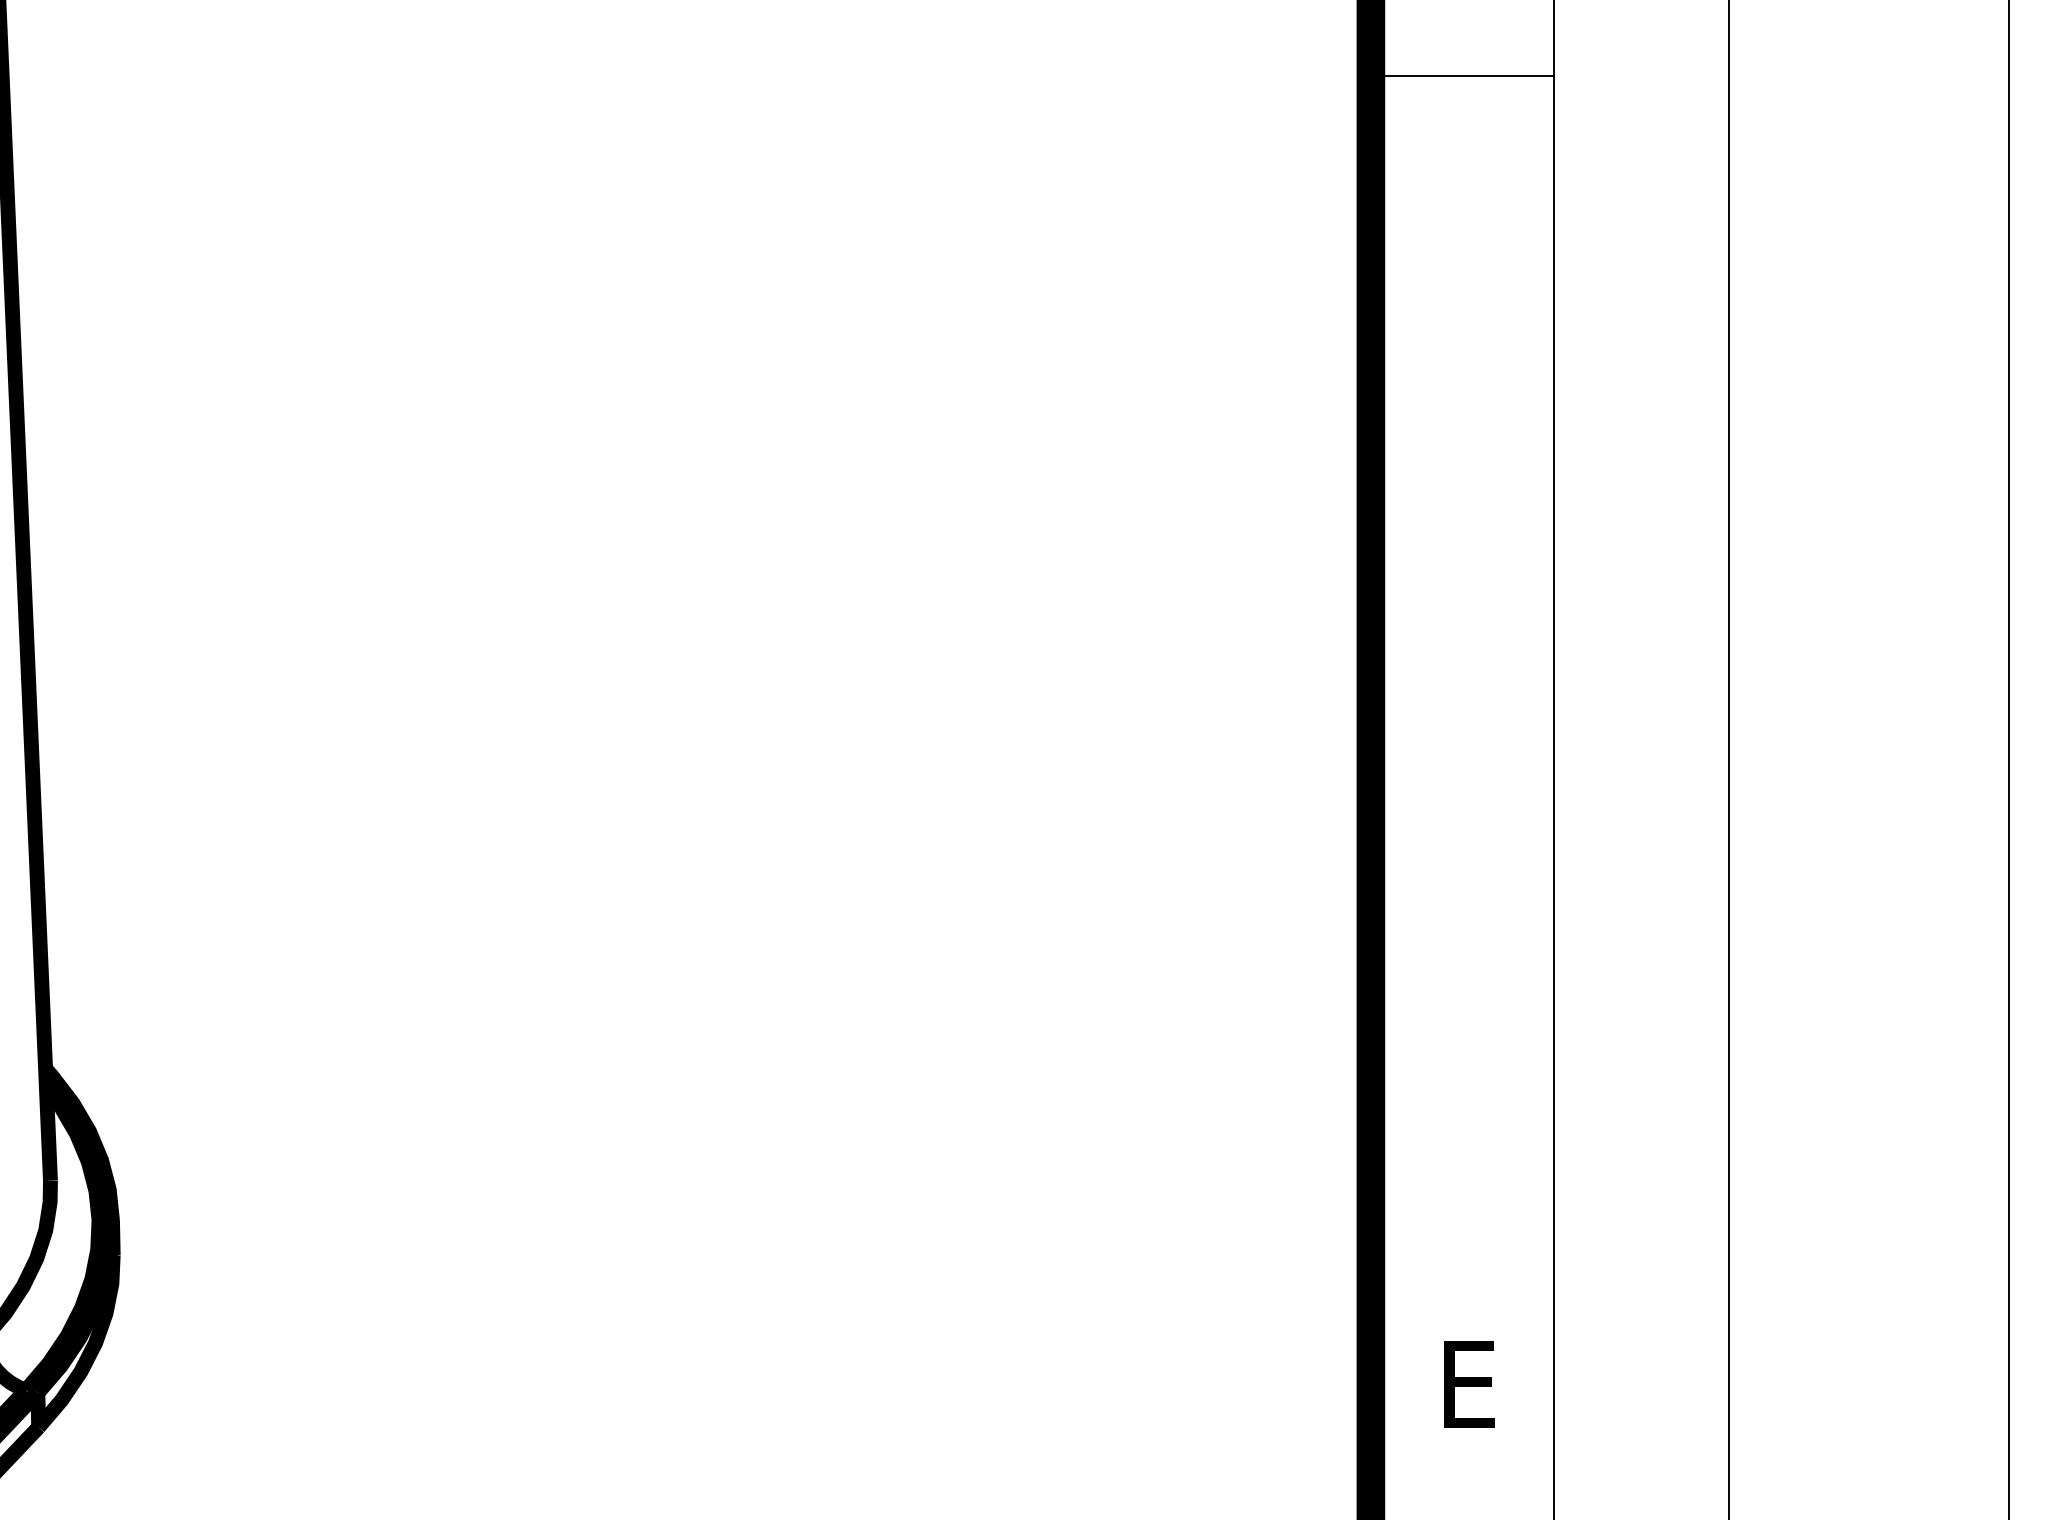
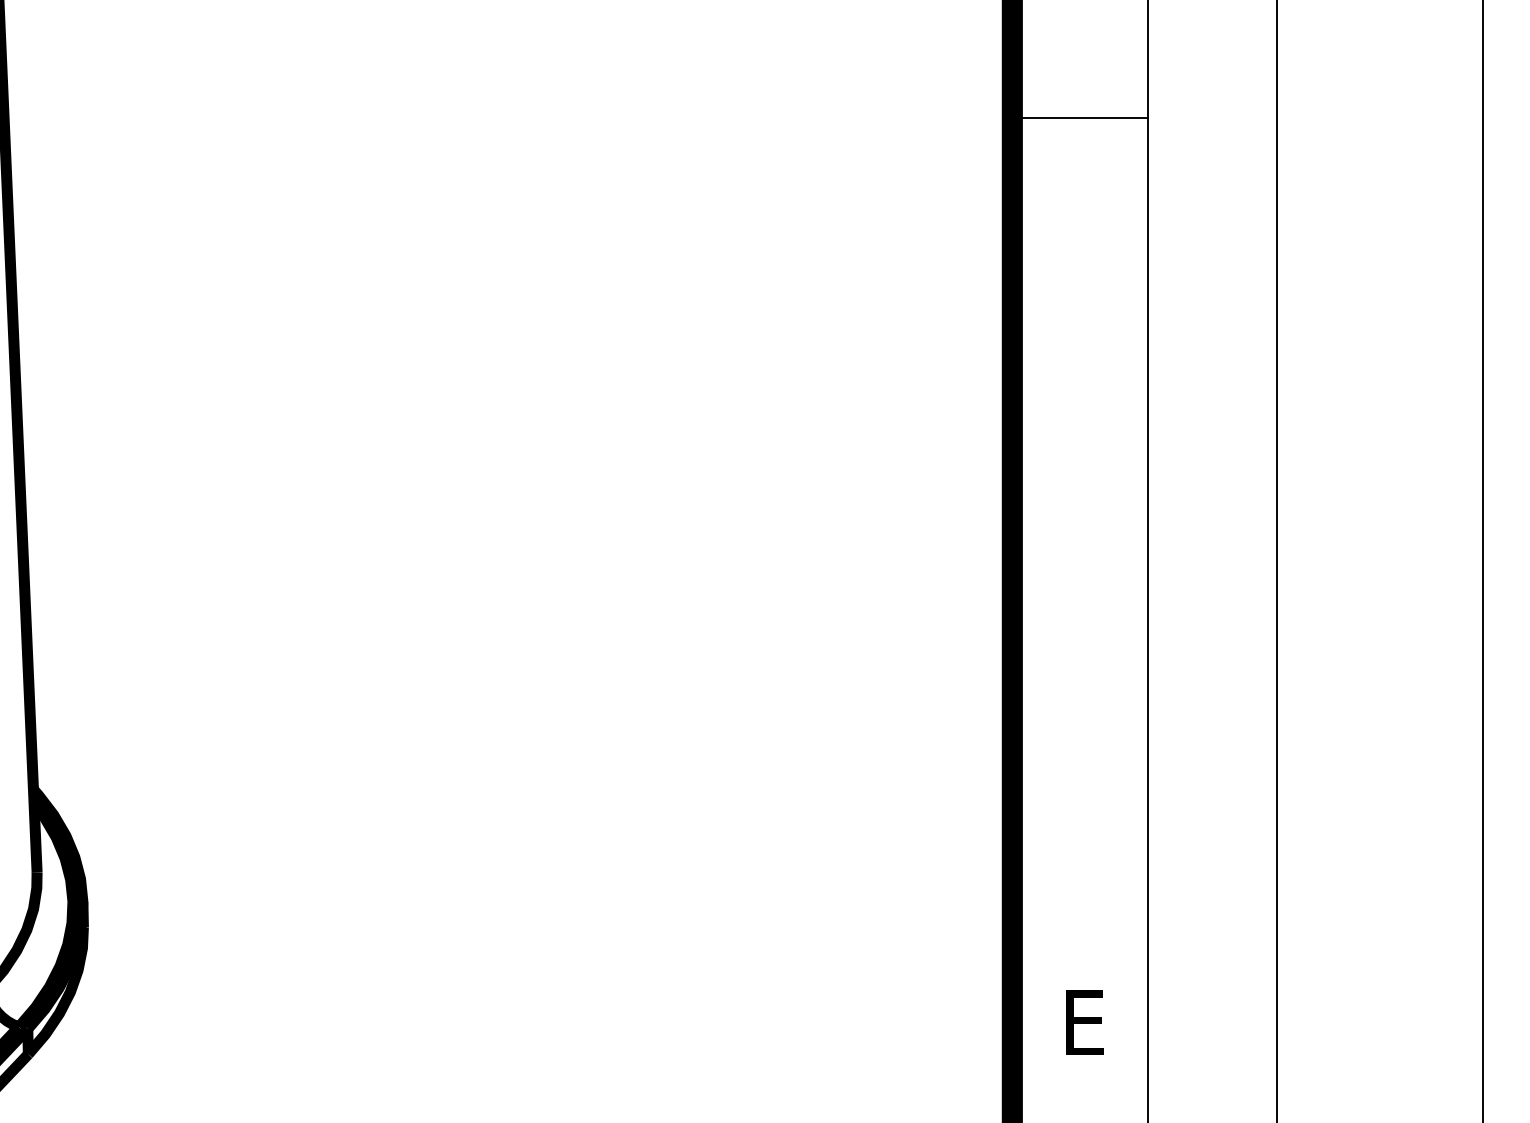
line: (1462, 76) -> (1080, 118), moved

